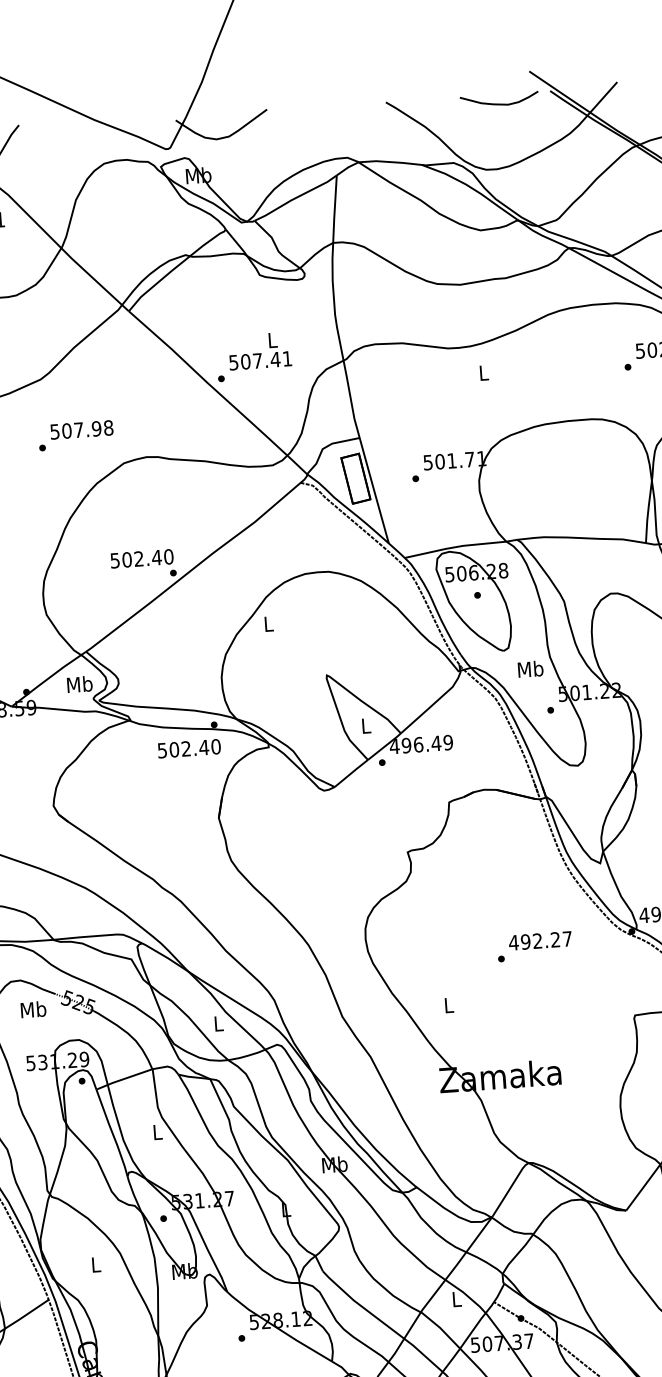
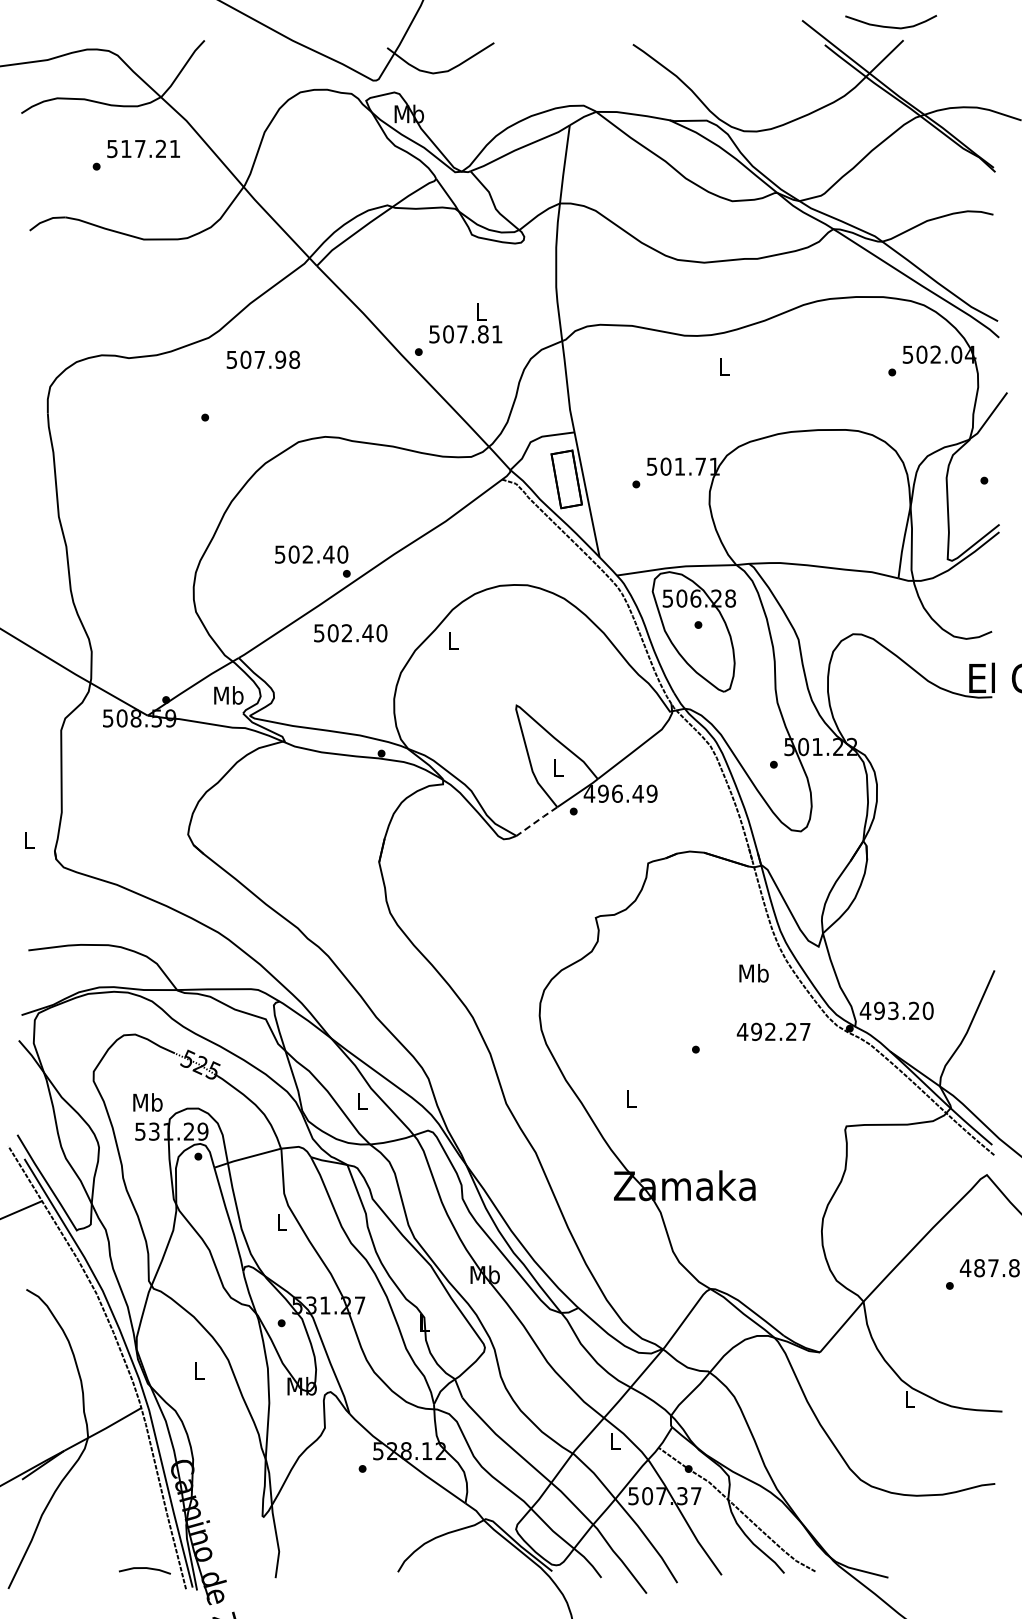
curve: (500, 103) -> (891, 26), moved
text: (275, 359) -> (483, 334), 507.41 -> 507.81
text: (81, 429) -> (263, 359), moved
text: (530, 669) -> (753, 973), moved
text: (189, 748) -> (350, 633), moved
line: (351, 773) -> (537, 821), solid -> dashed
text: (540, 940) -> (773, 1031), moved
text: (33, 1009) -> (147, 1102), moved

